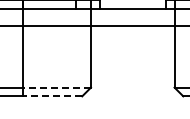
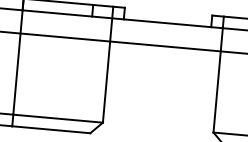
line: (57, 87) -> (58, 118), dashed -> solid
line: (52, 96) -> (50, 129), dashed -> solid

